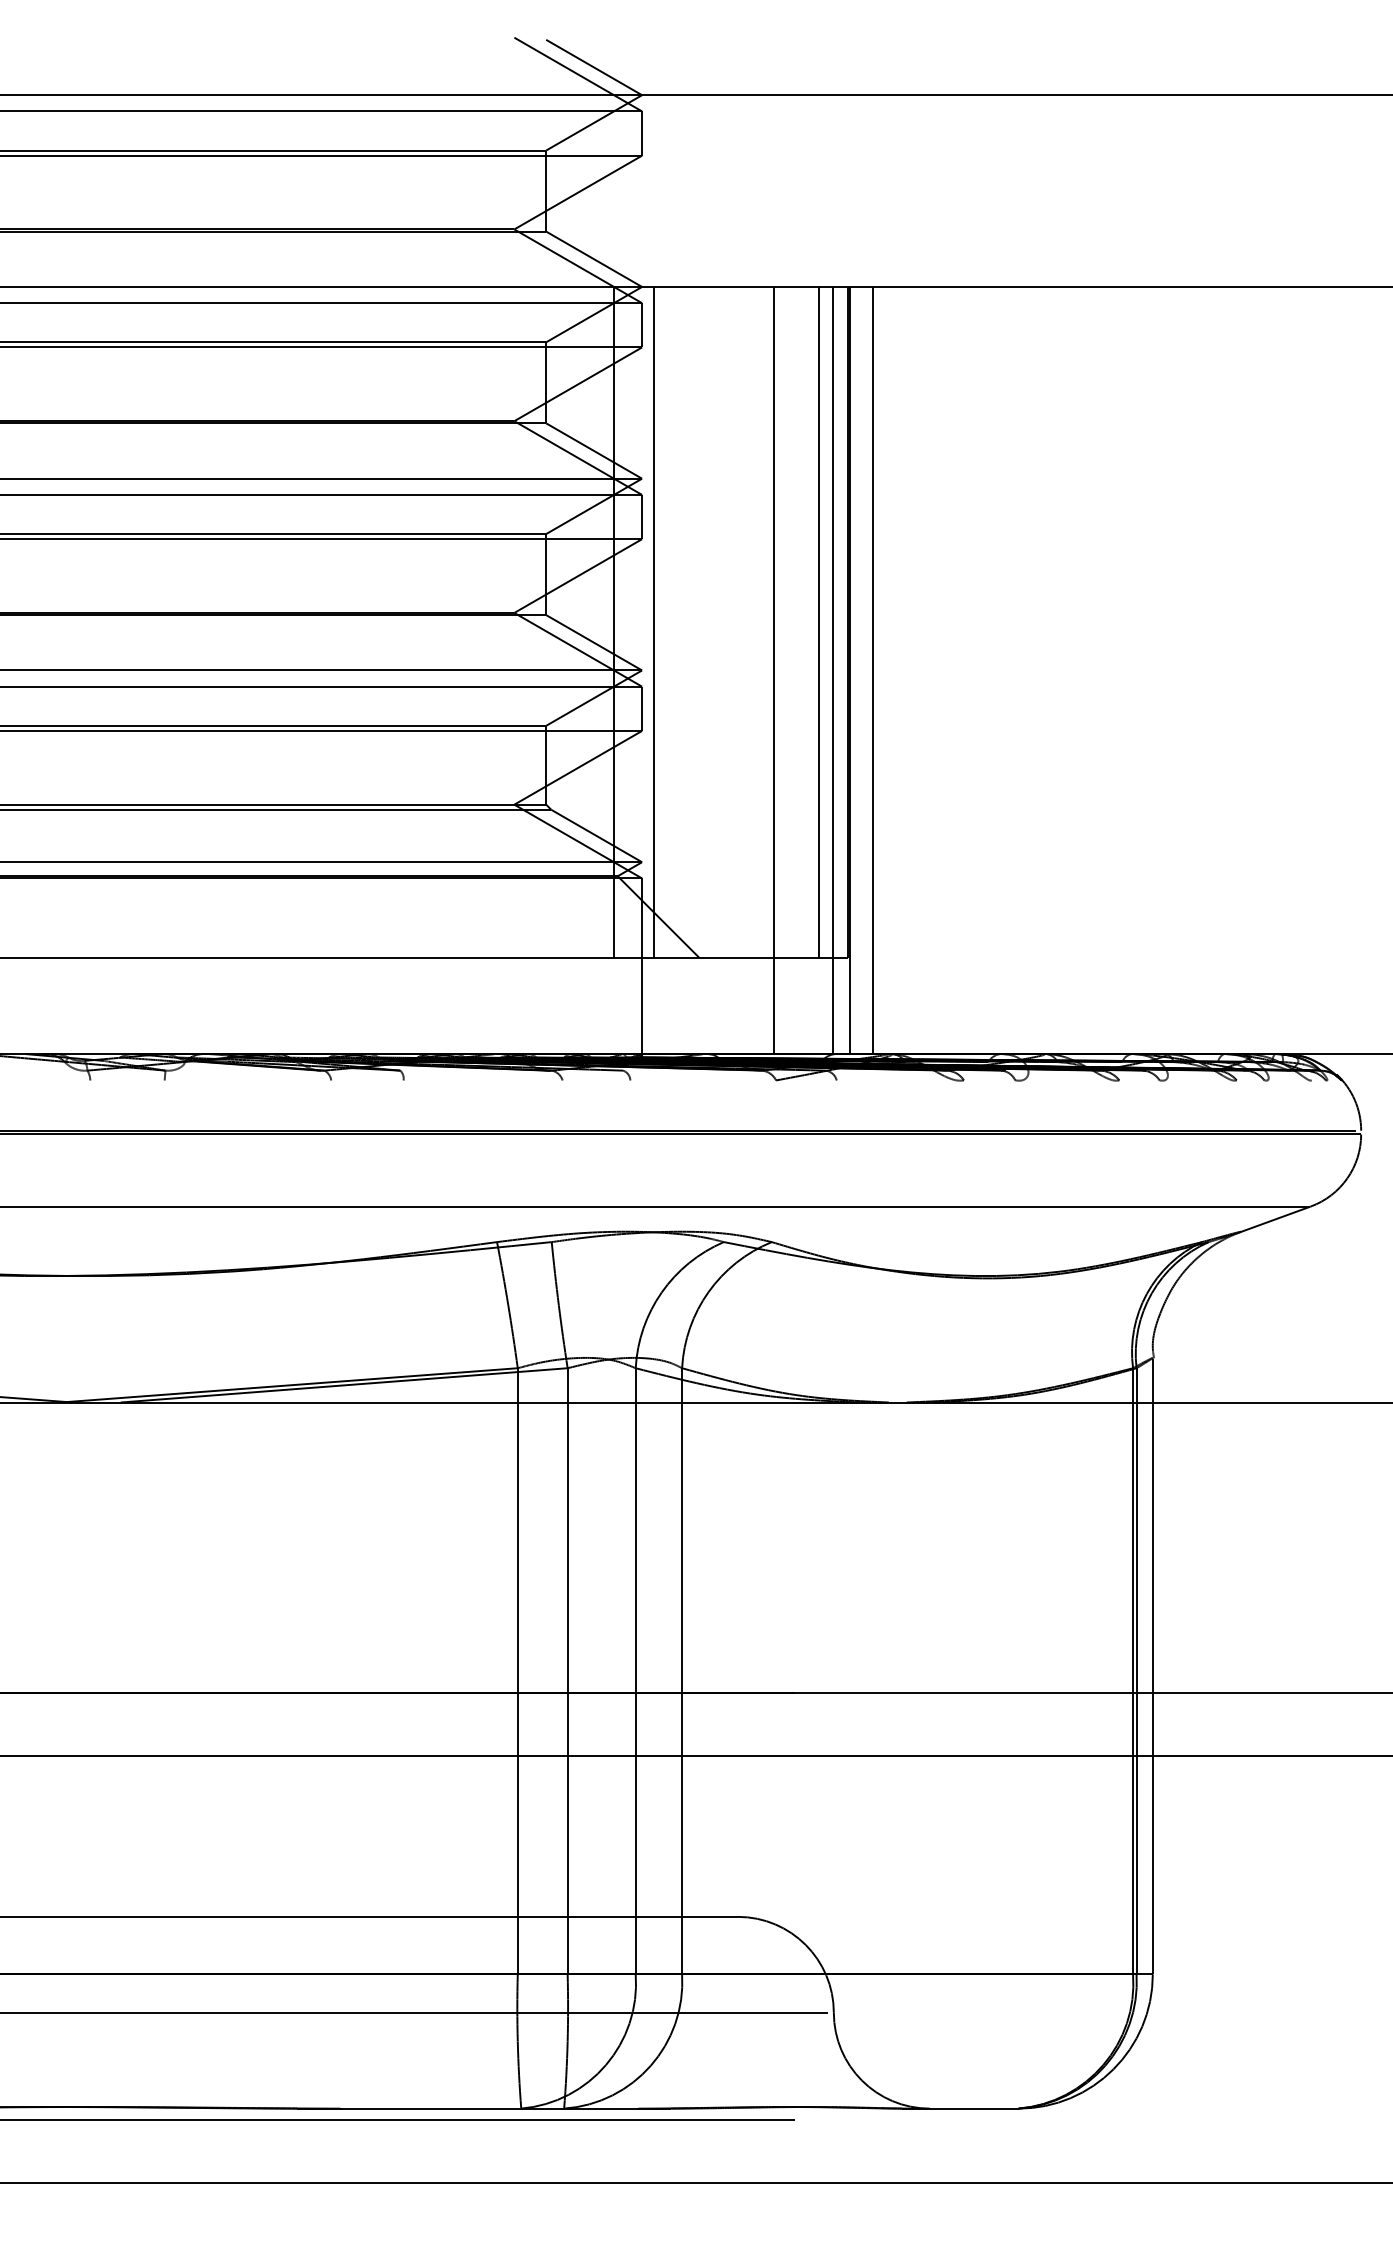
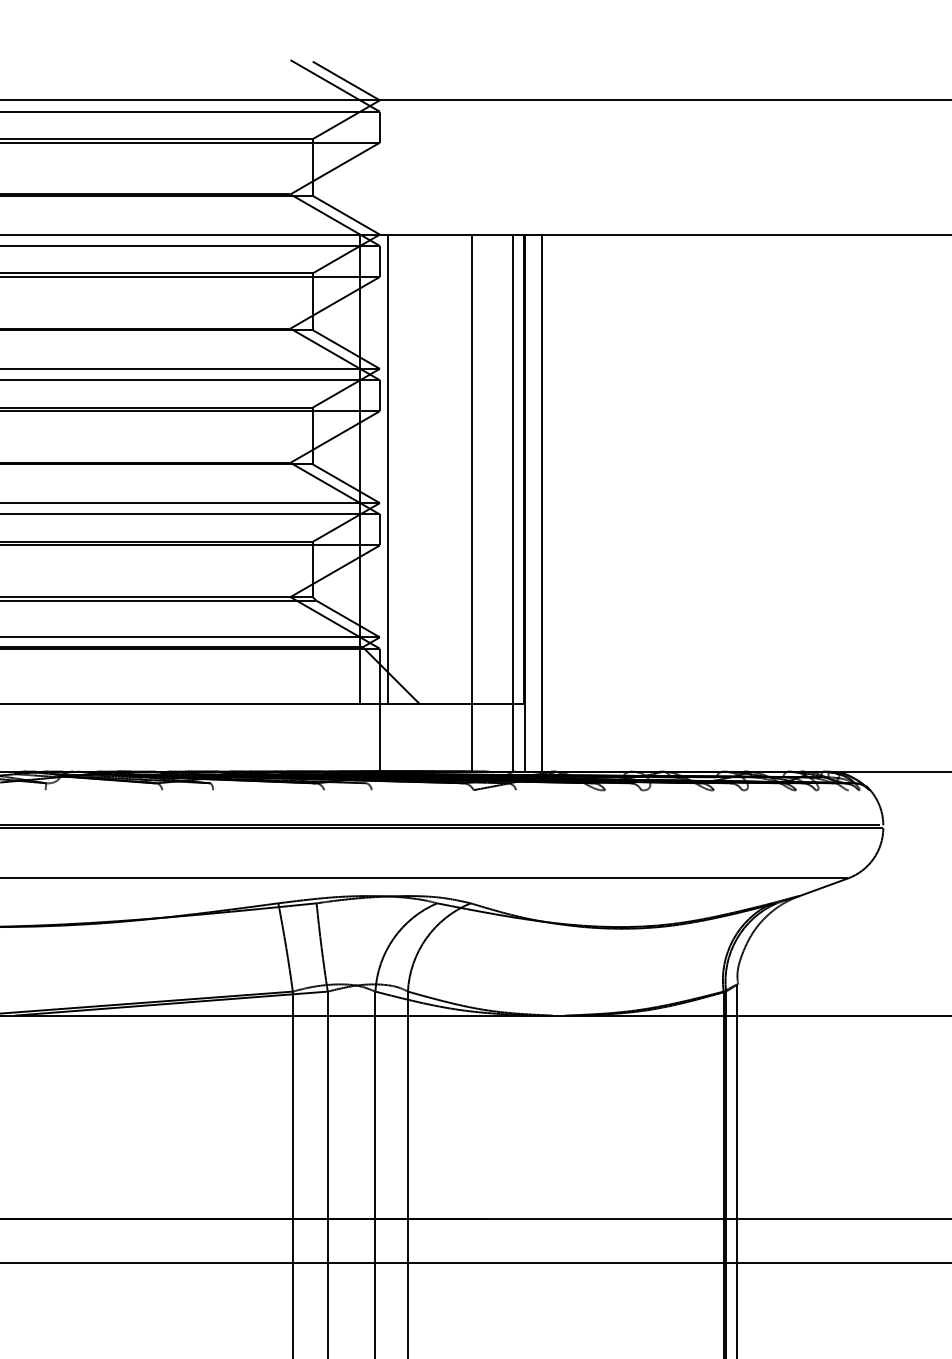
line: (818, 622) -> (503, 469), removed

